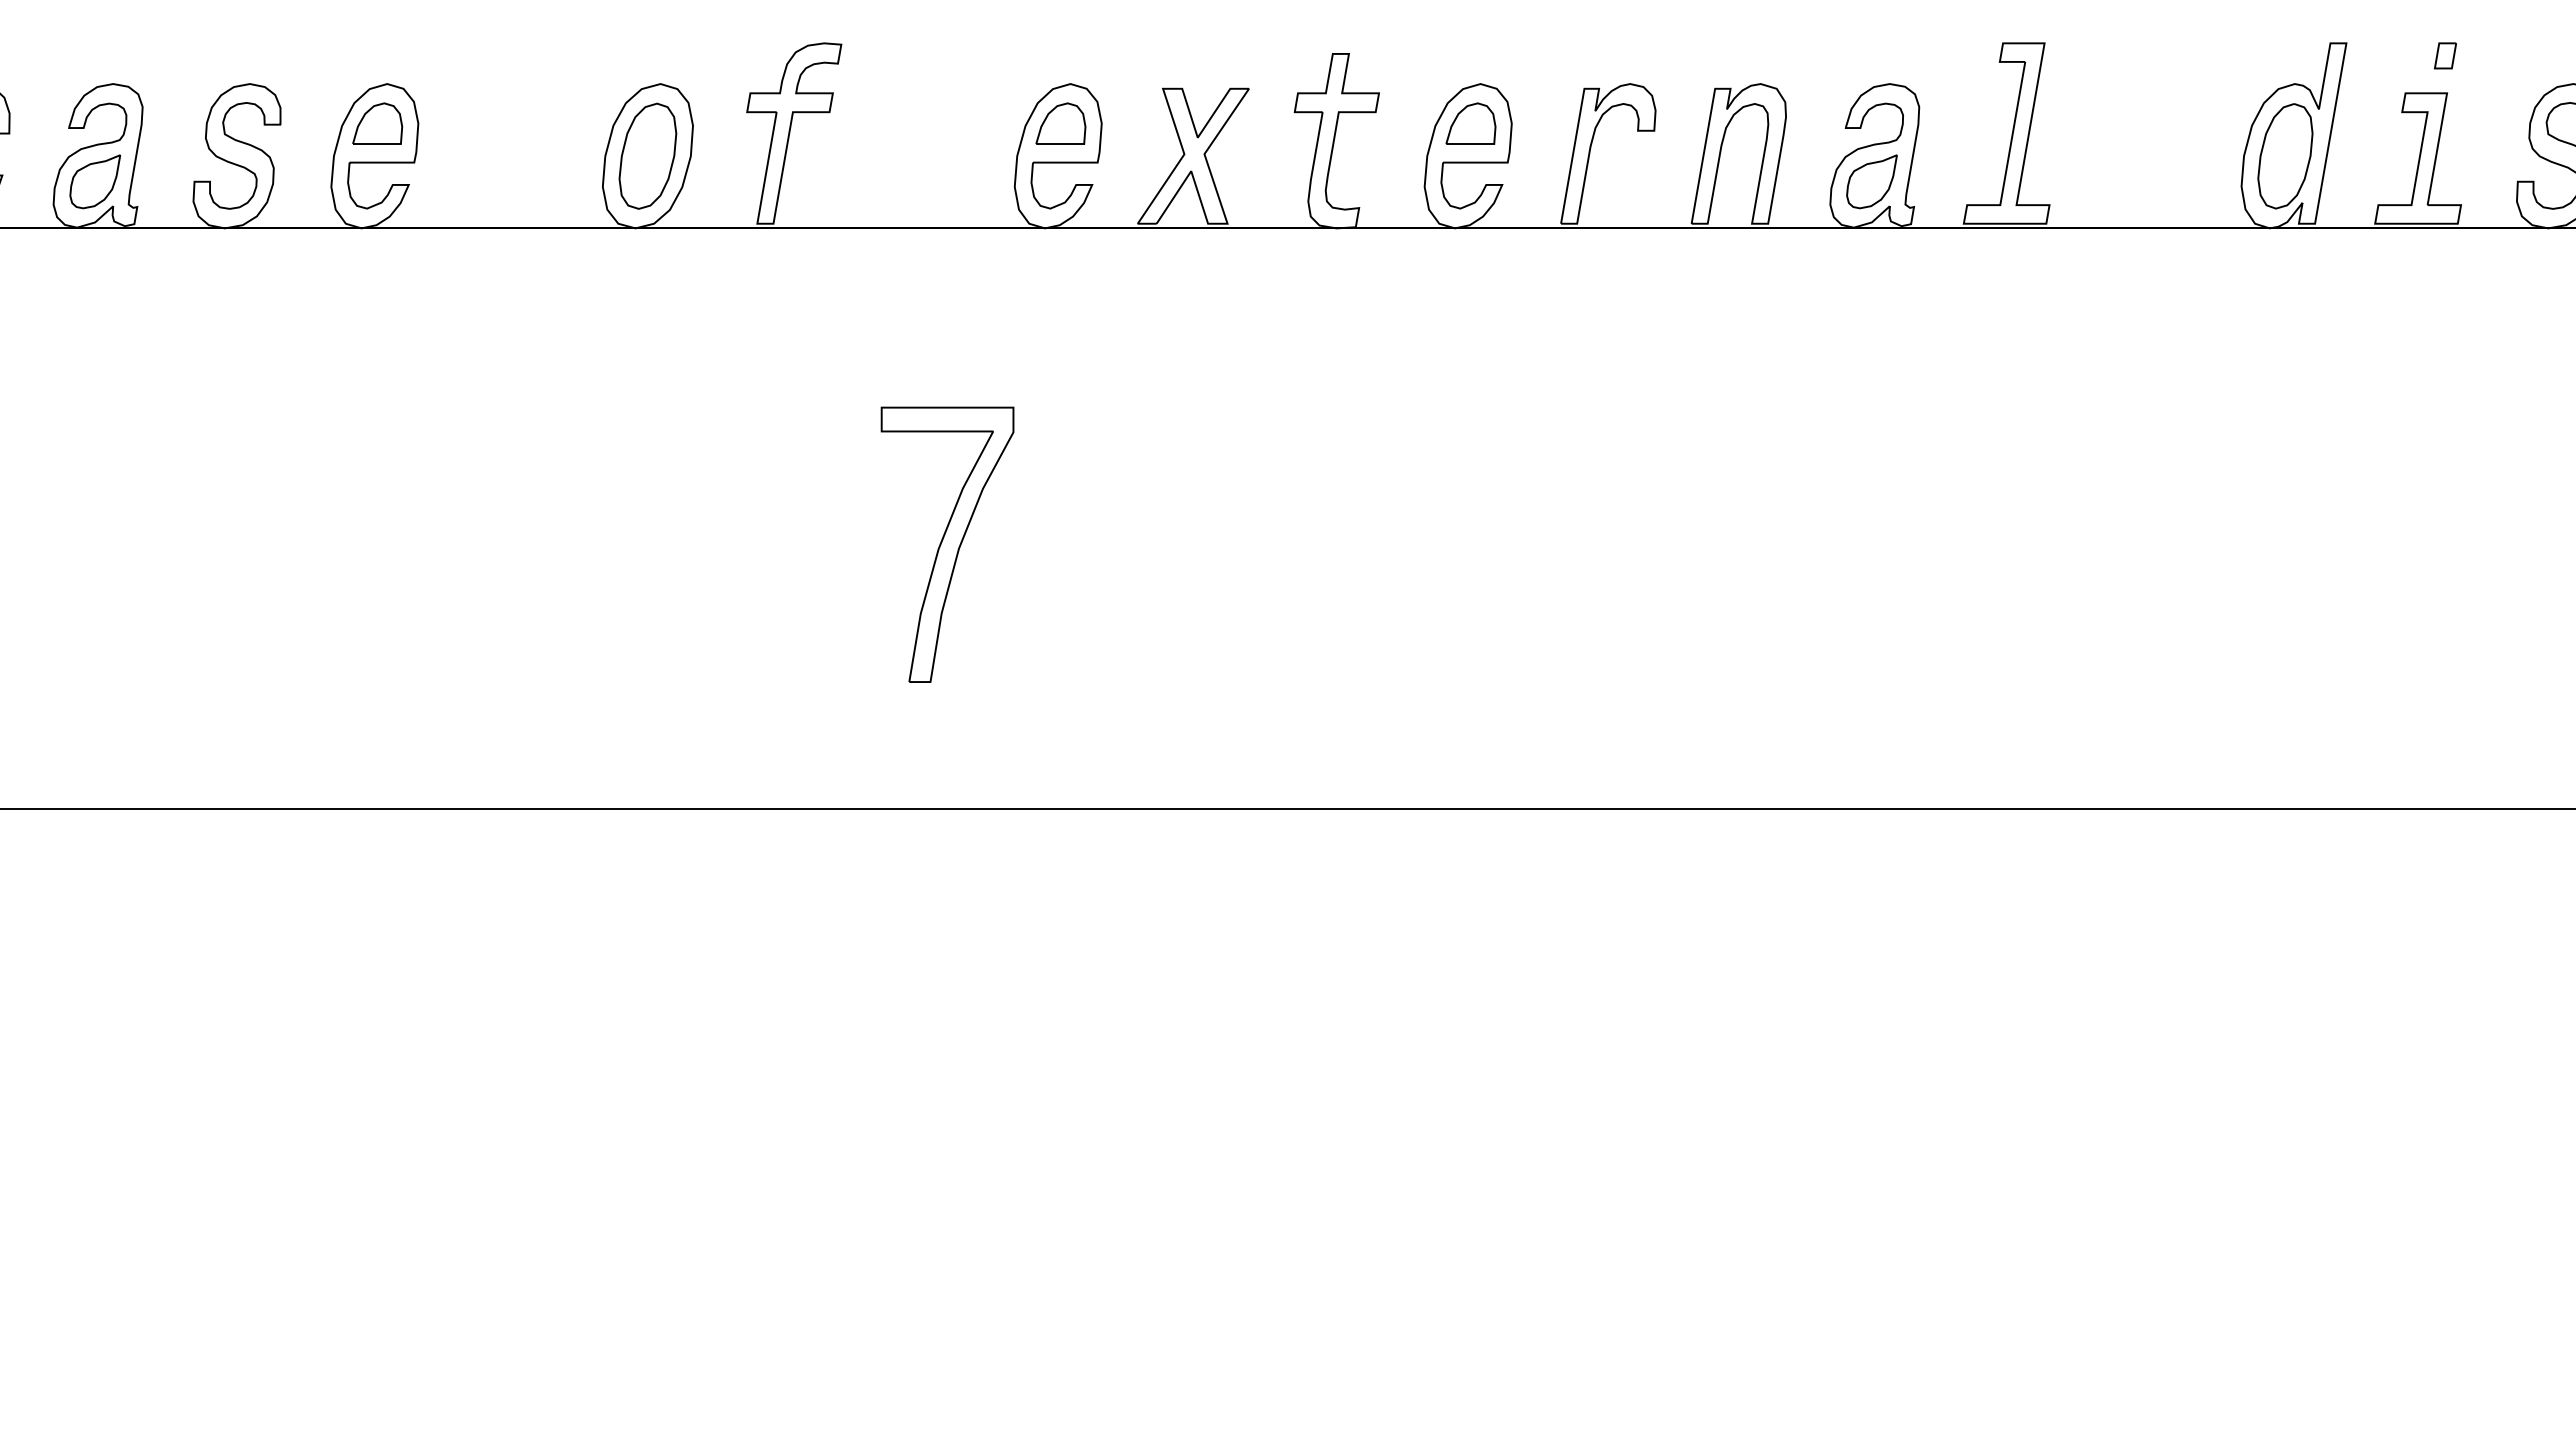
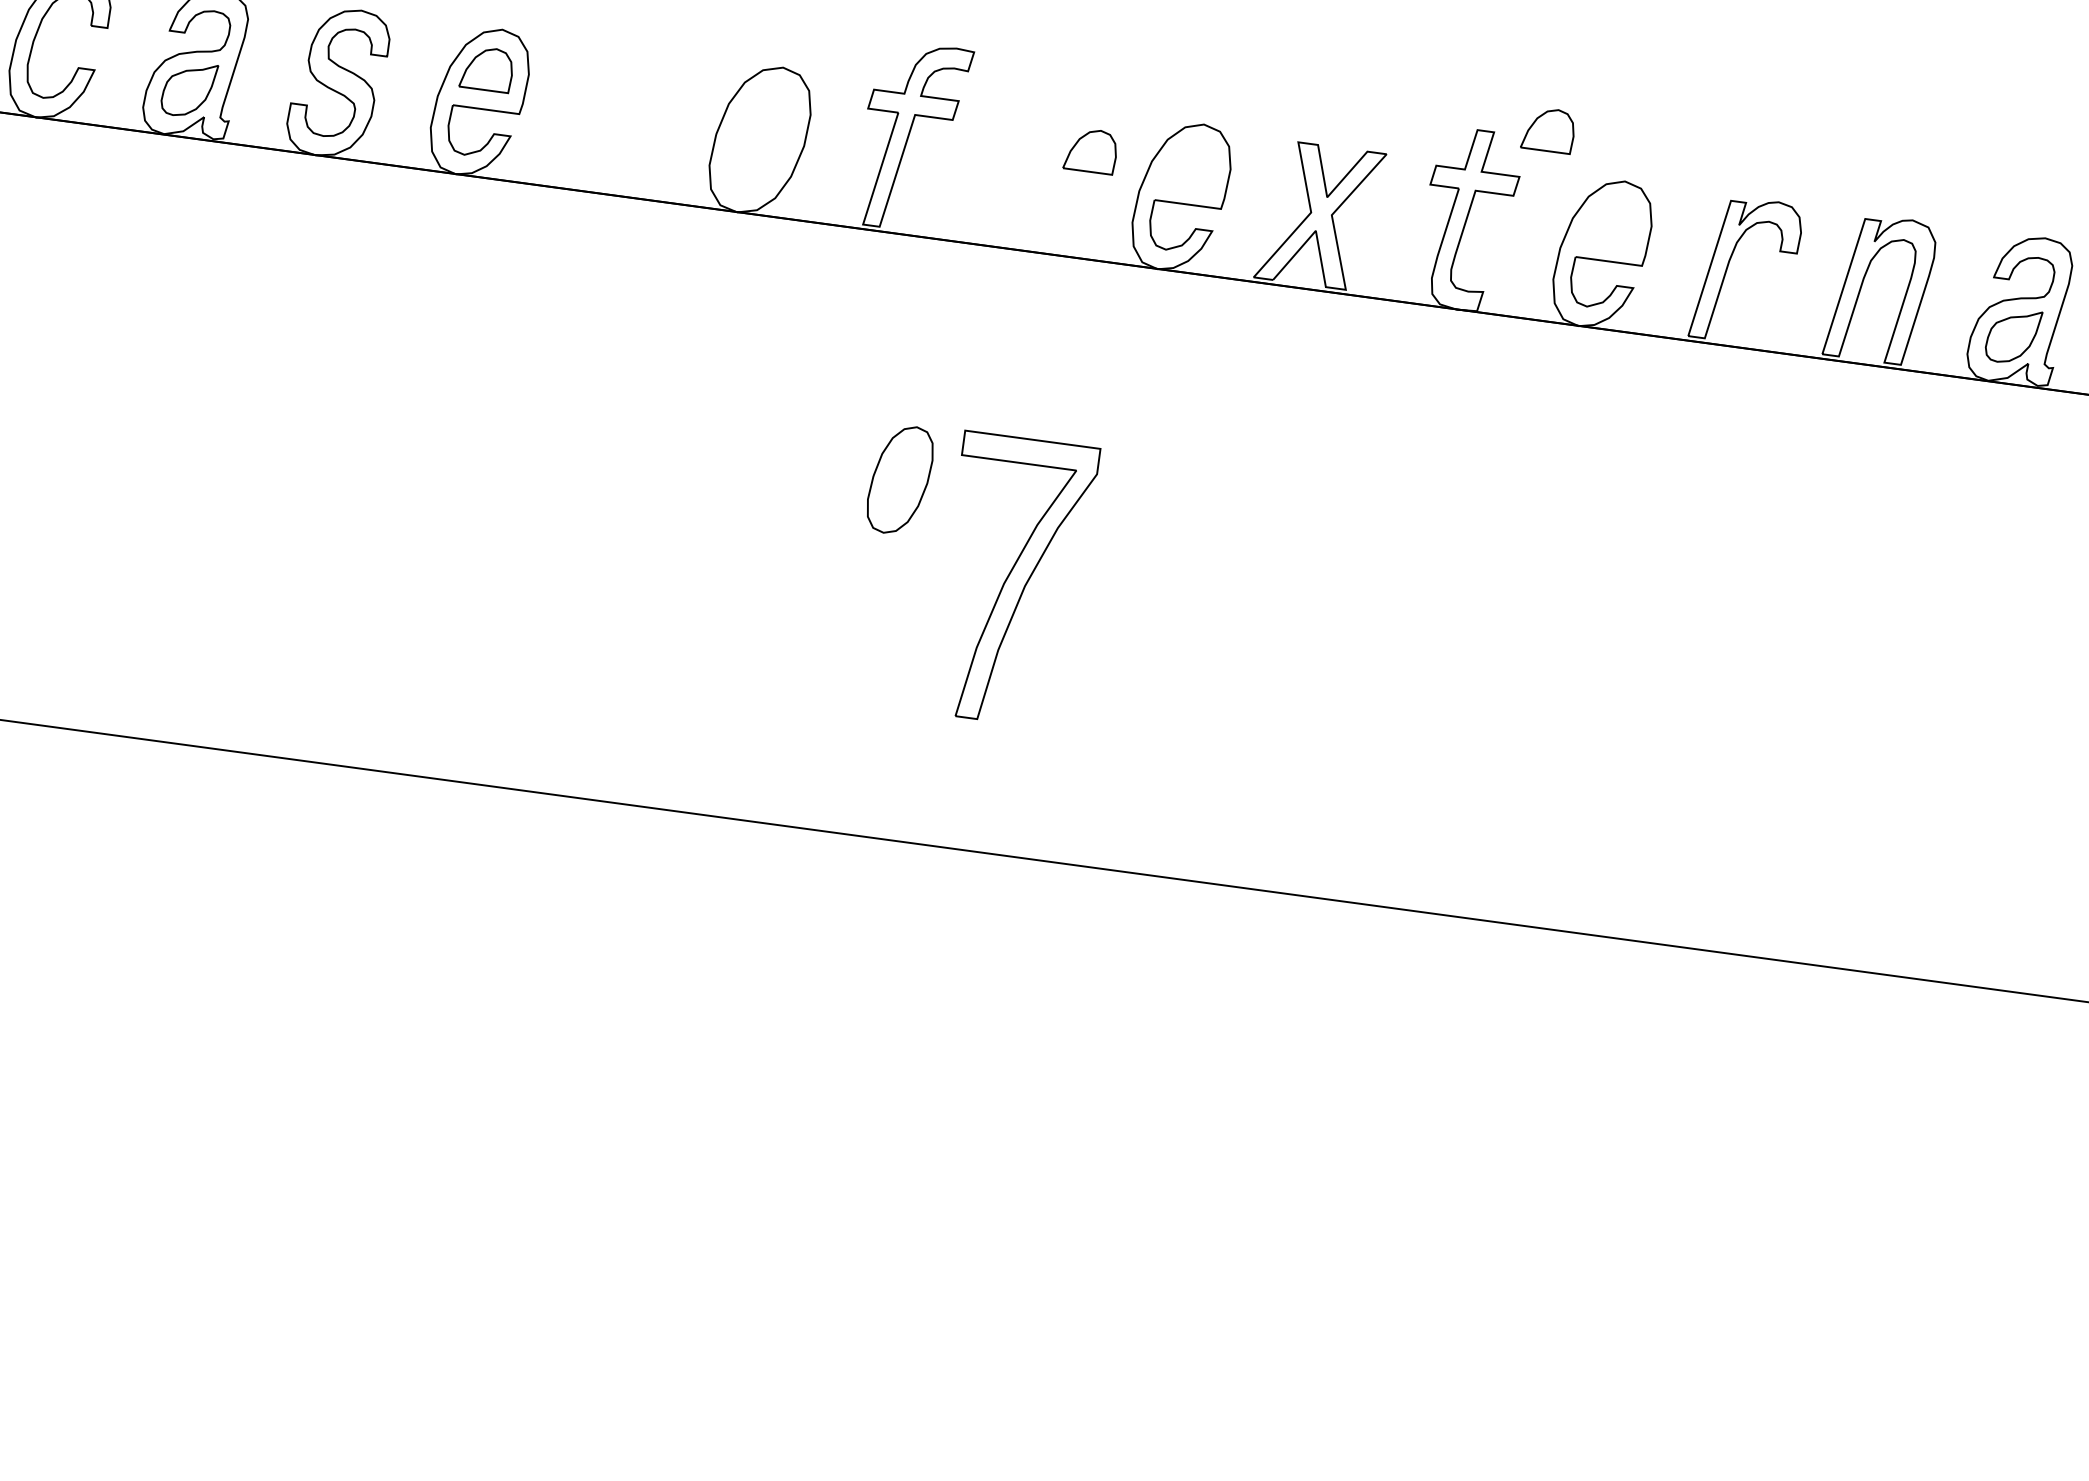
part: (1060, 123) -> (1090, 150), moved
part: (1470, 123) -> (1548, 129), moved
part: (647, 155) -> (899, 479), moved

